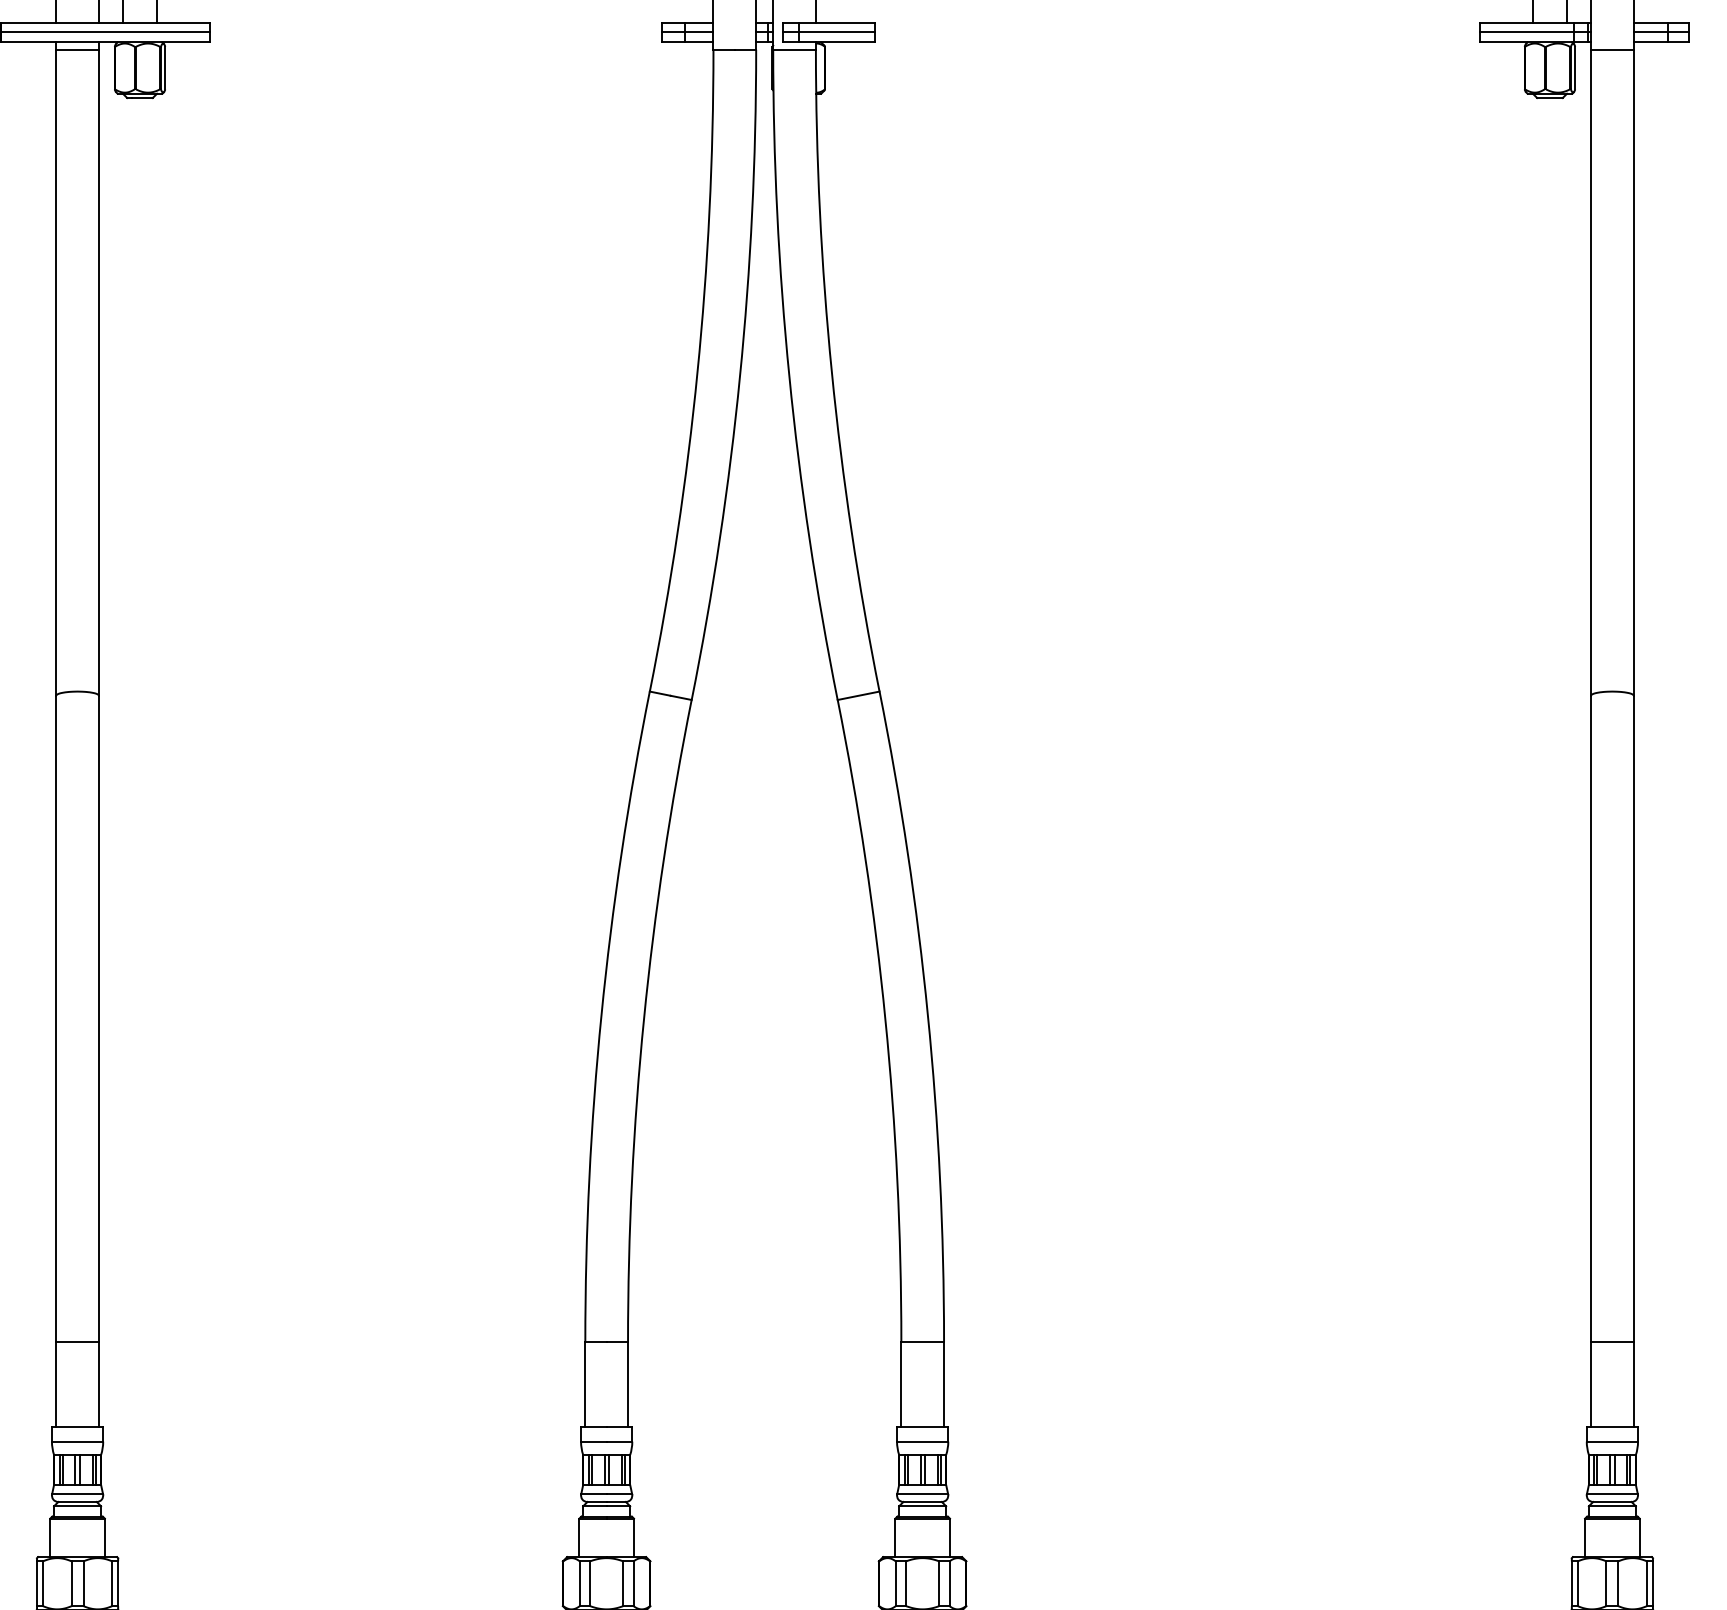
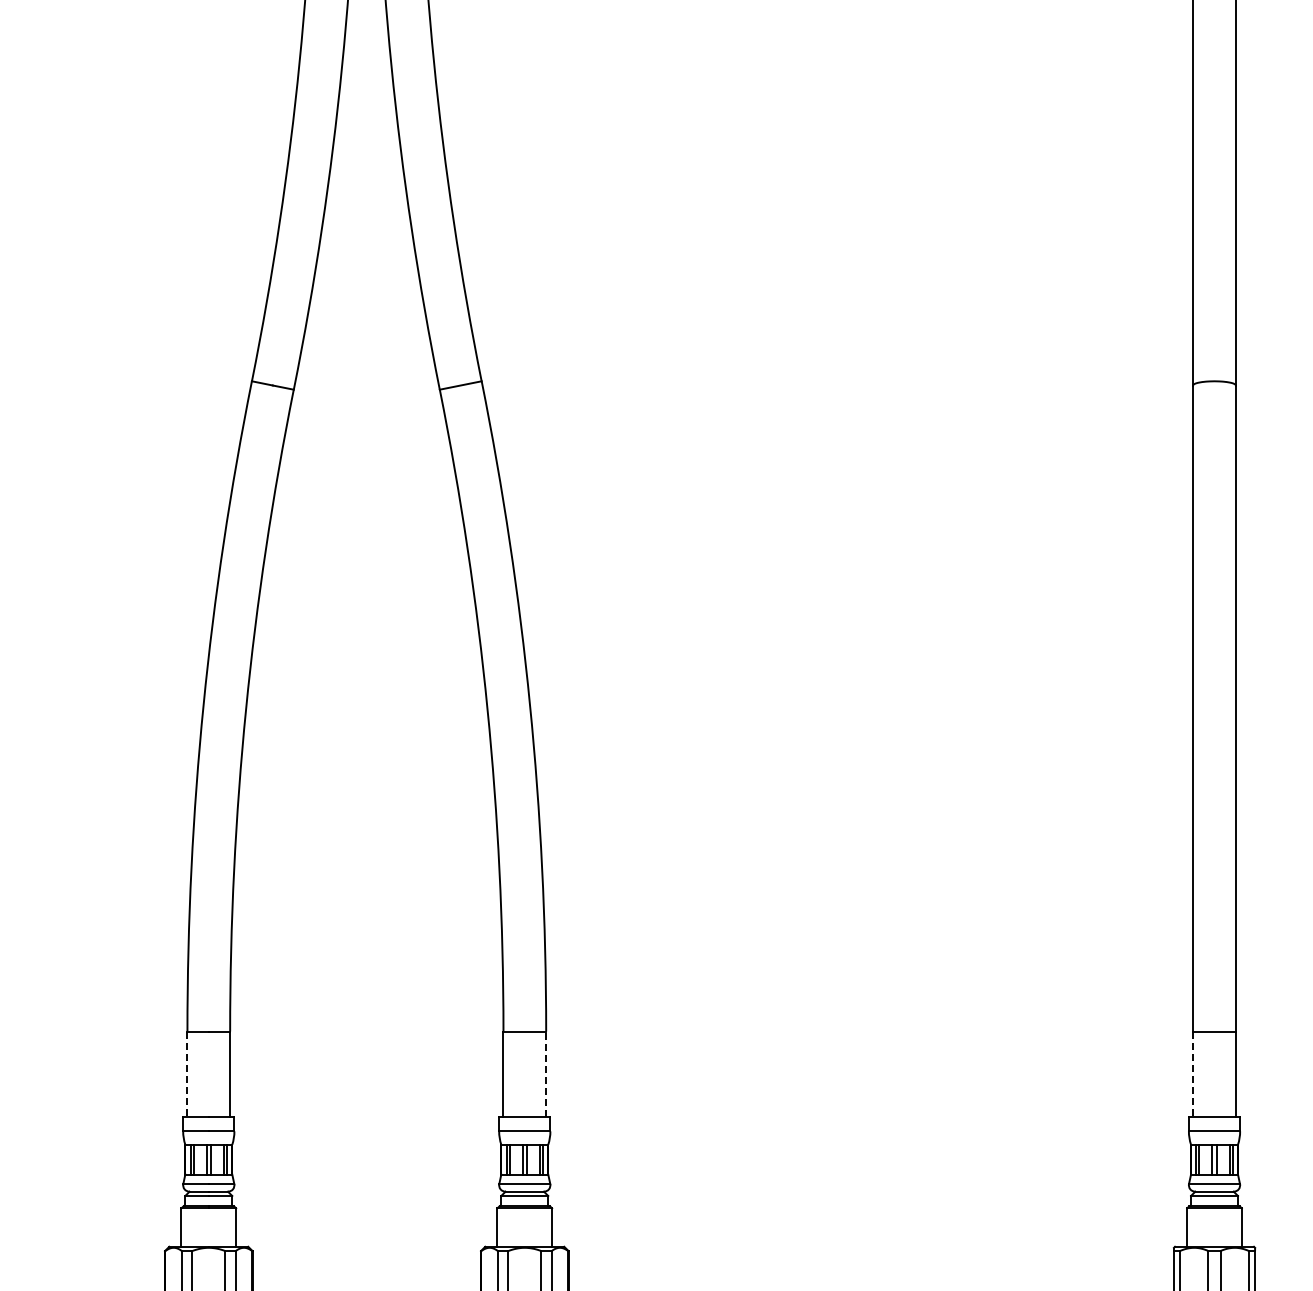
line: (585, 1384) -> (187, 1074), solid -> dashed
line: (944, 1384) -> (546, 1074), solid -> dashed
line: (1591, 1384) -> (1193, 1074), solid -> dashed

